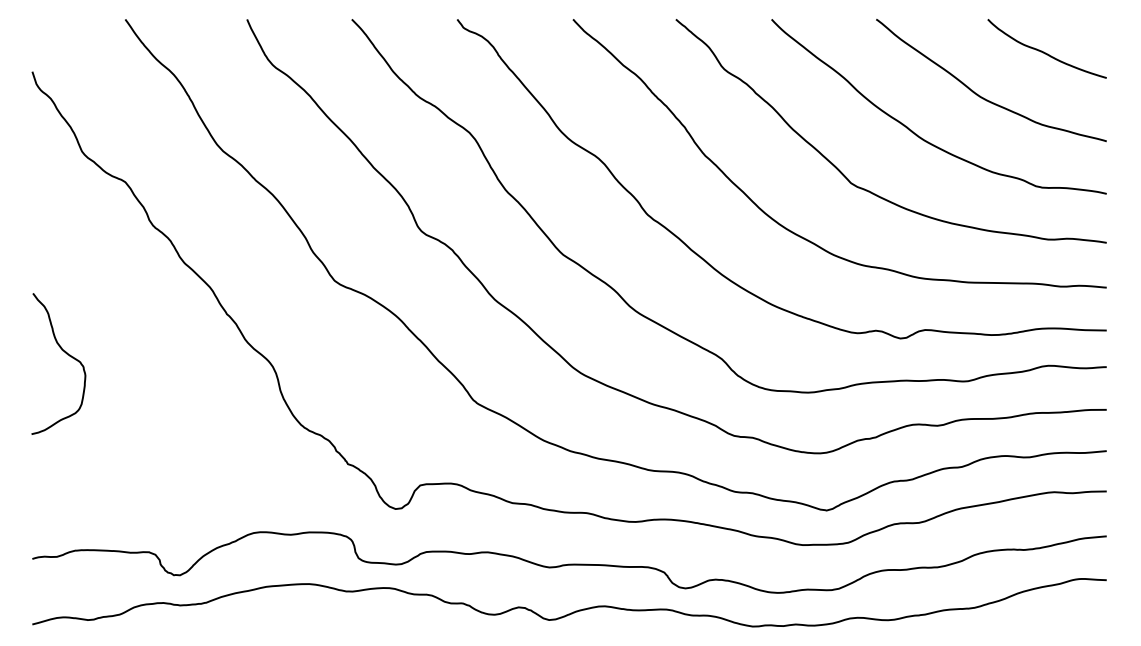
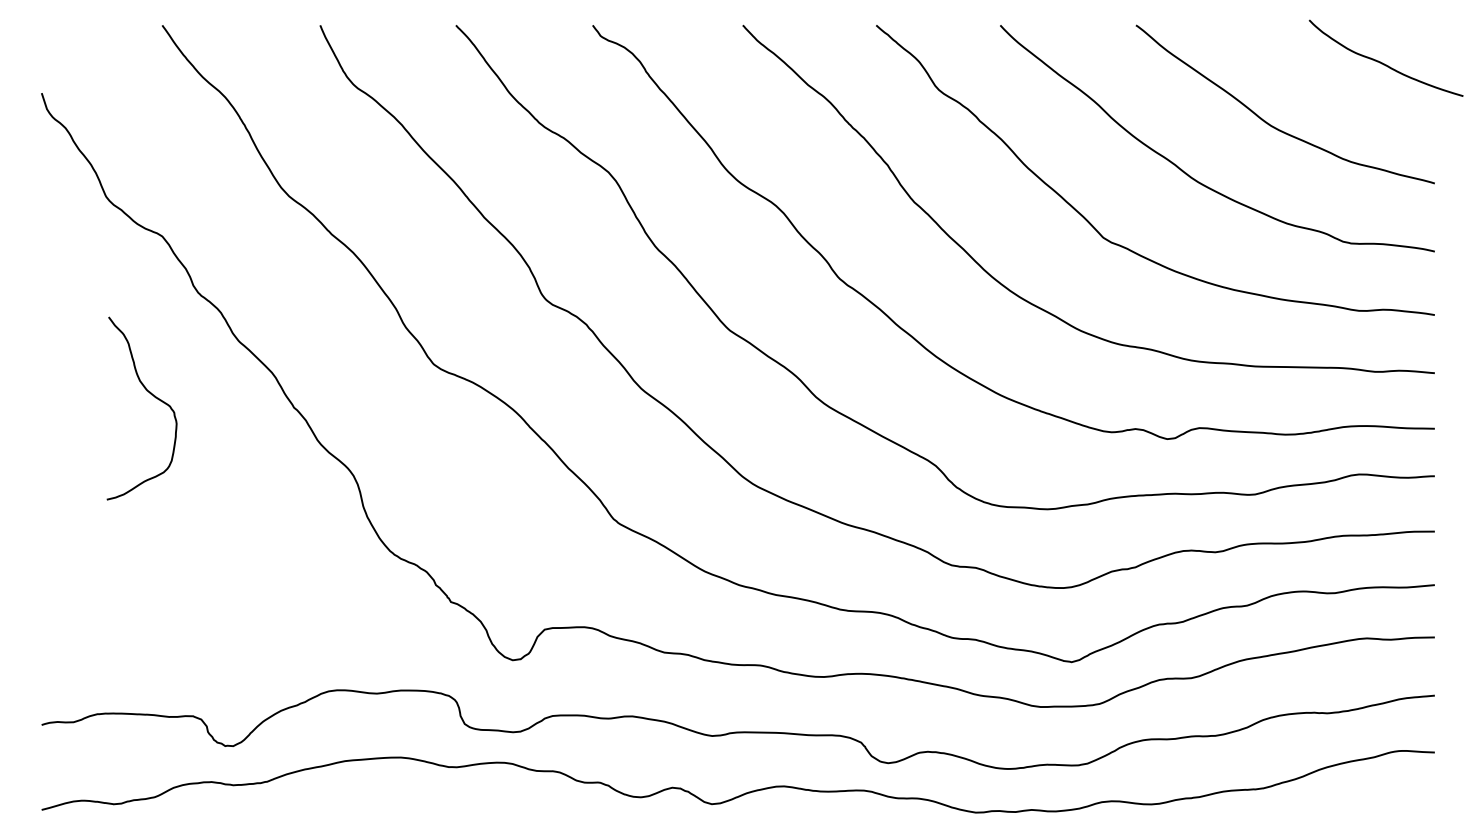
curve: (1045, 52) -> (1383, 63), moved
curve: (66, 354) -> (152, 396), moved

